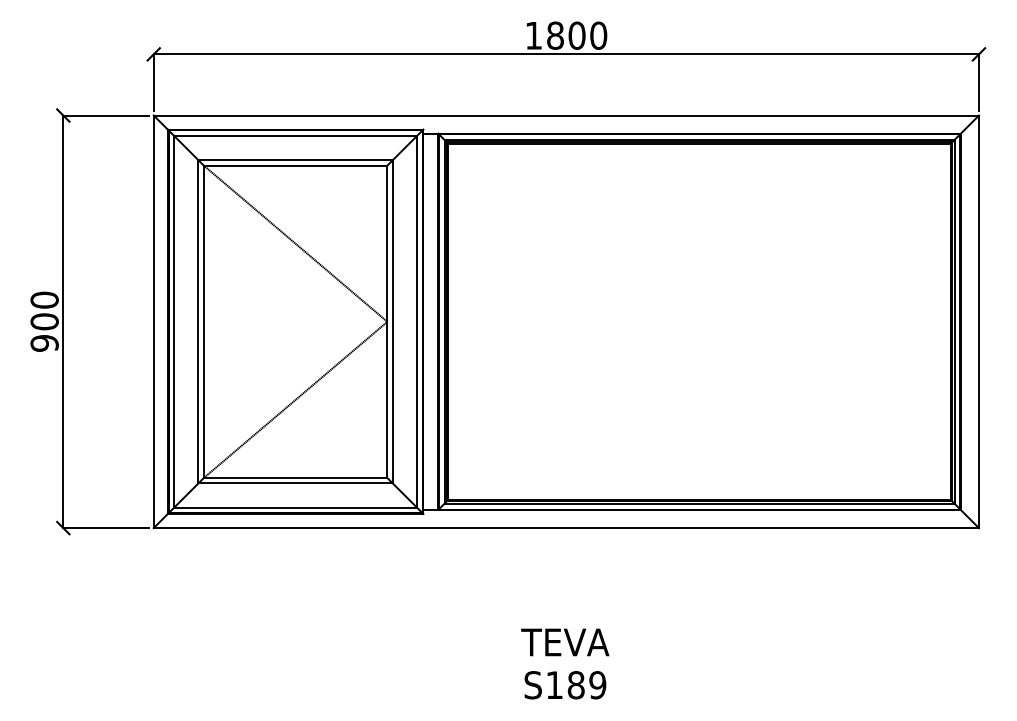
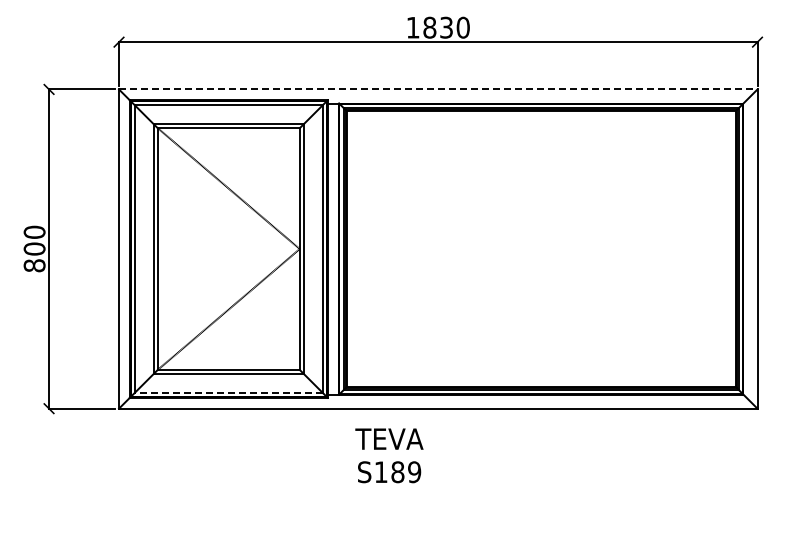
text: (577, 35) -> (446, 27), 1800 -> 1830
line: (566, 115) -> (438, 89), solid -> dashed
text: (44, 343) -> (34, 265), 900 -> 800
line: (295, 507) -> (228, 392), solid -> dashed
text: (565, 663) -> (389, 455), moved

